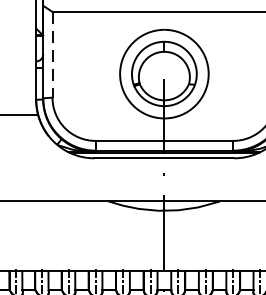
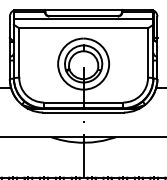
line: (52, 53) -> (19, 52), dashed -> solid

